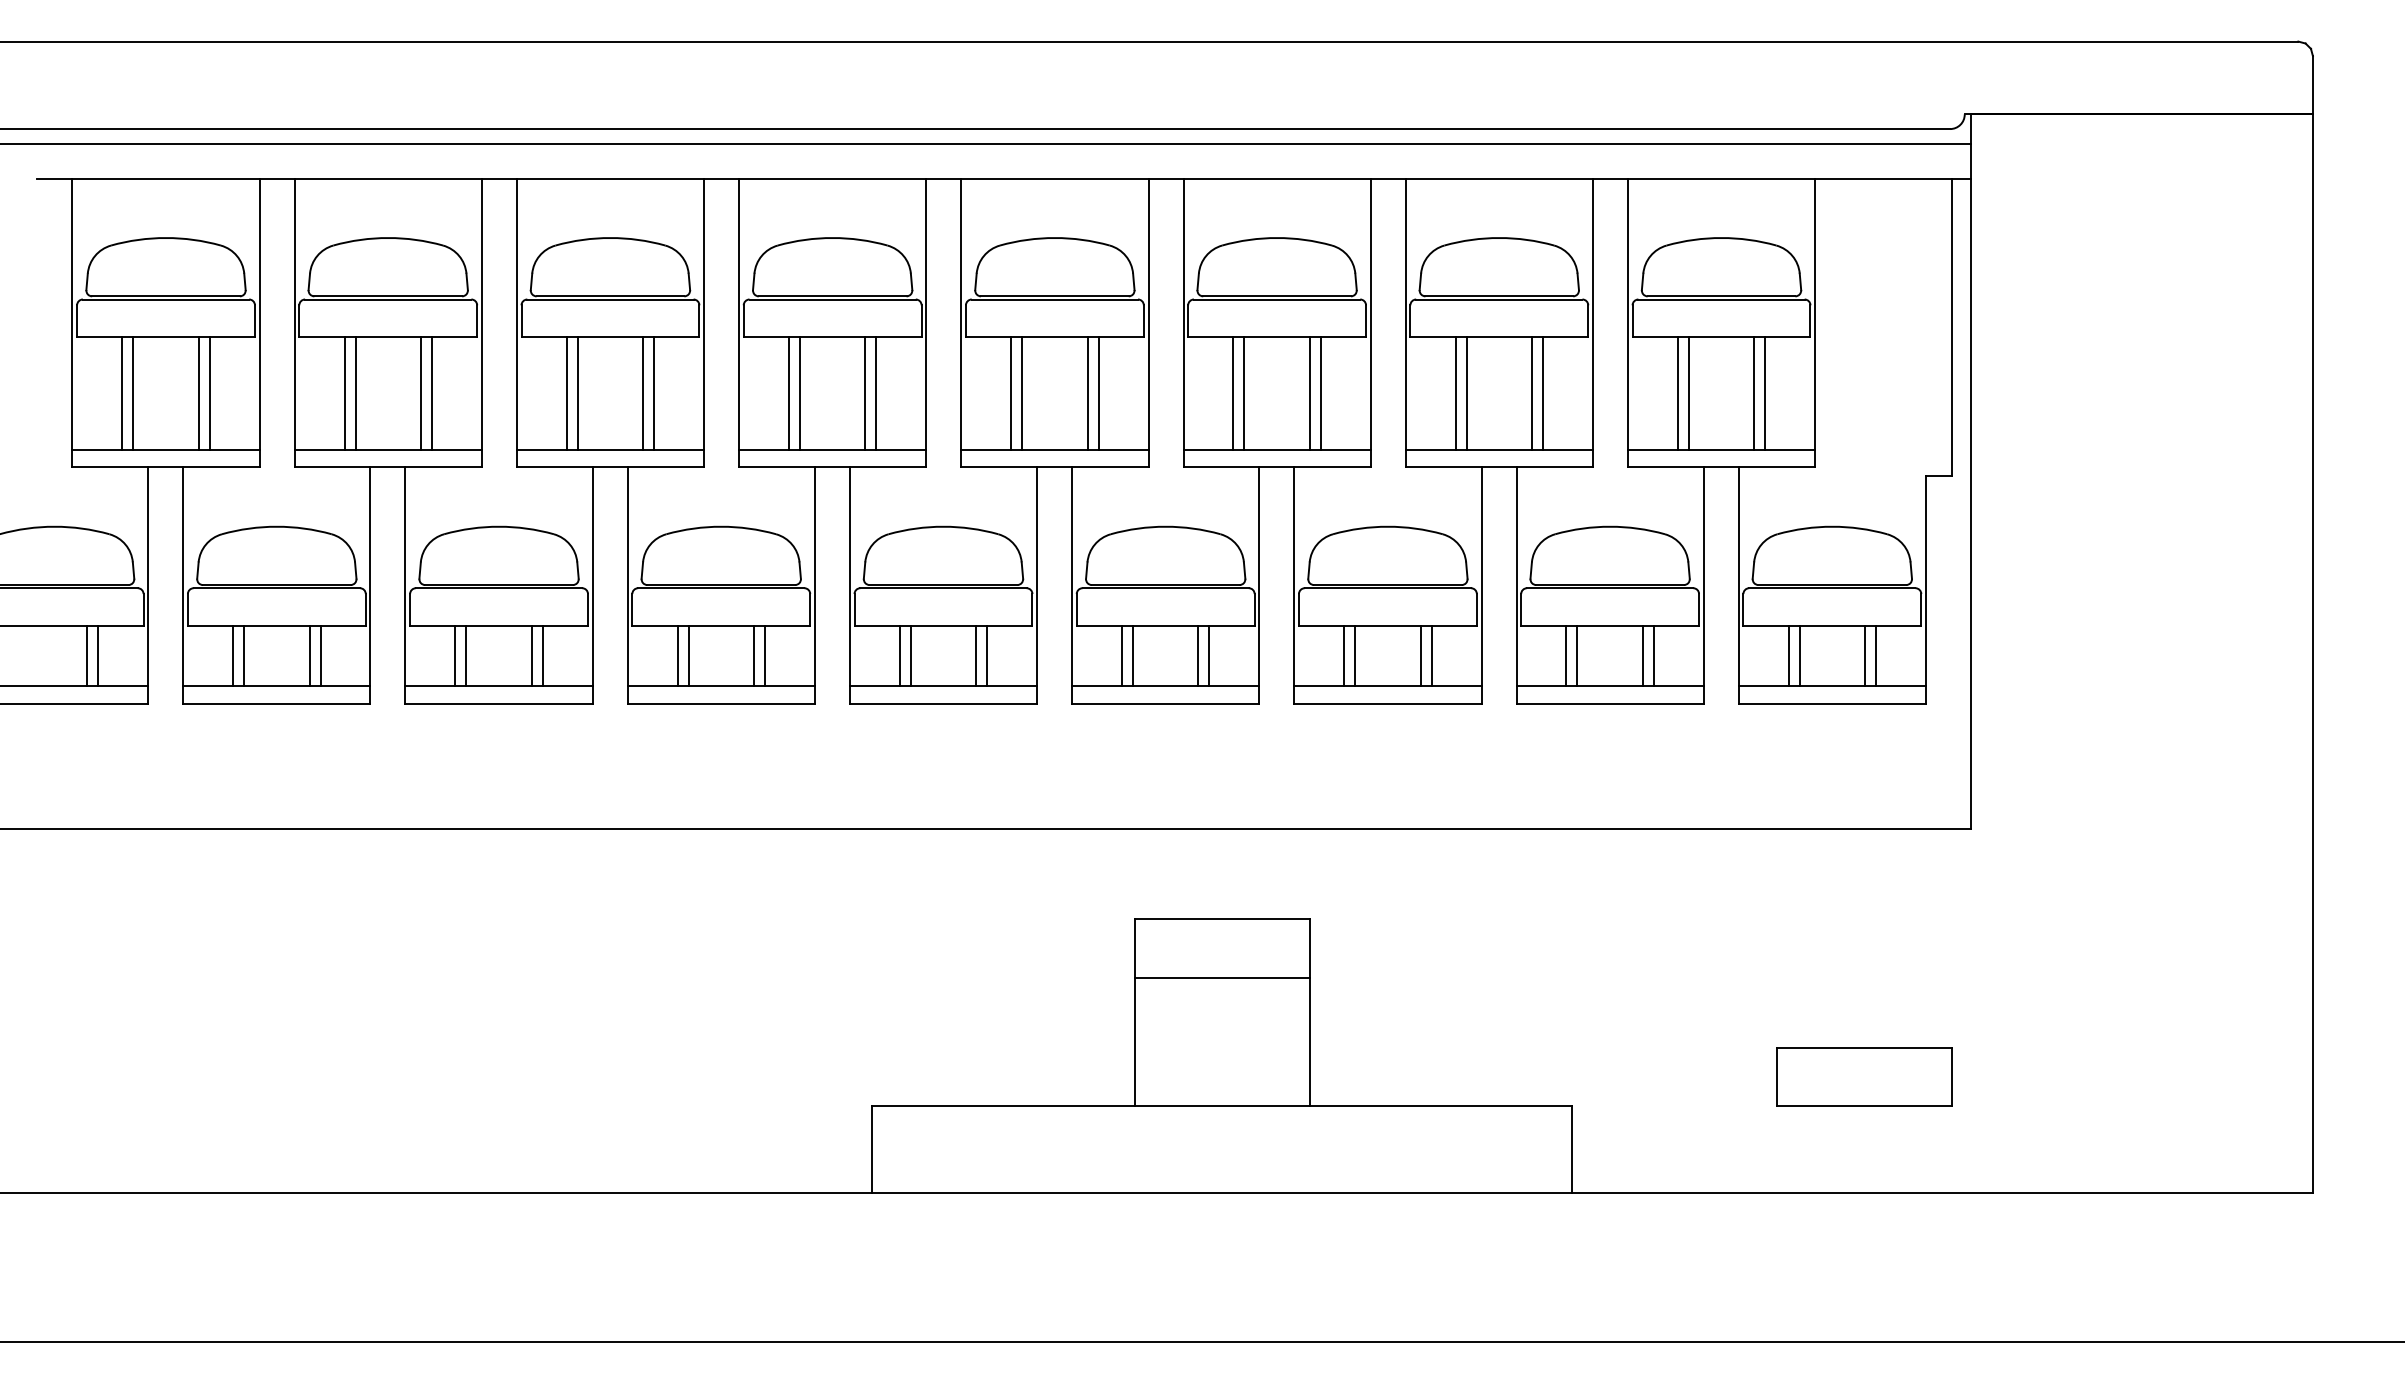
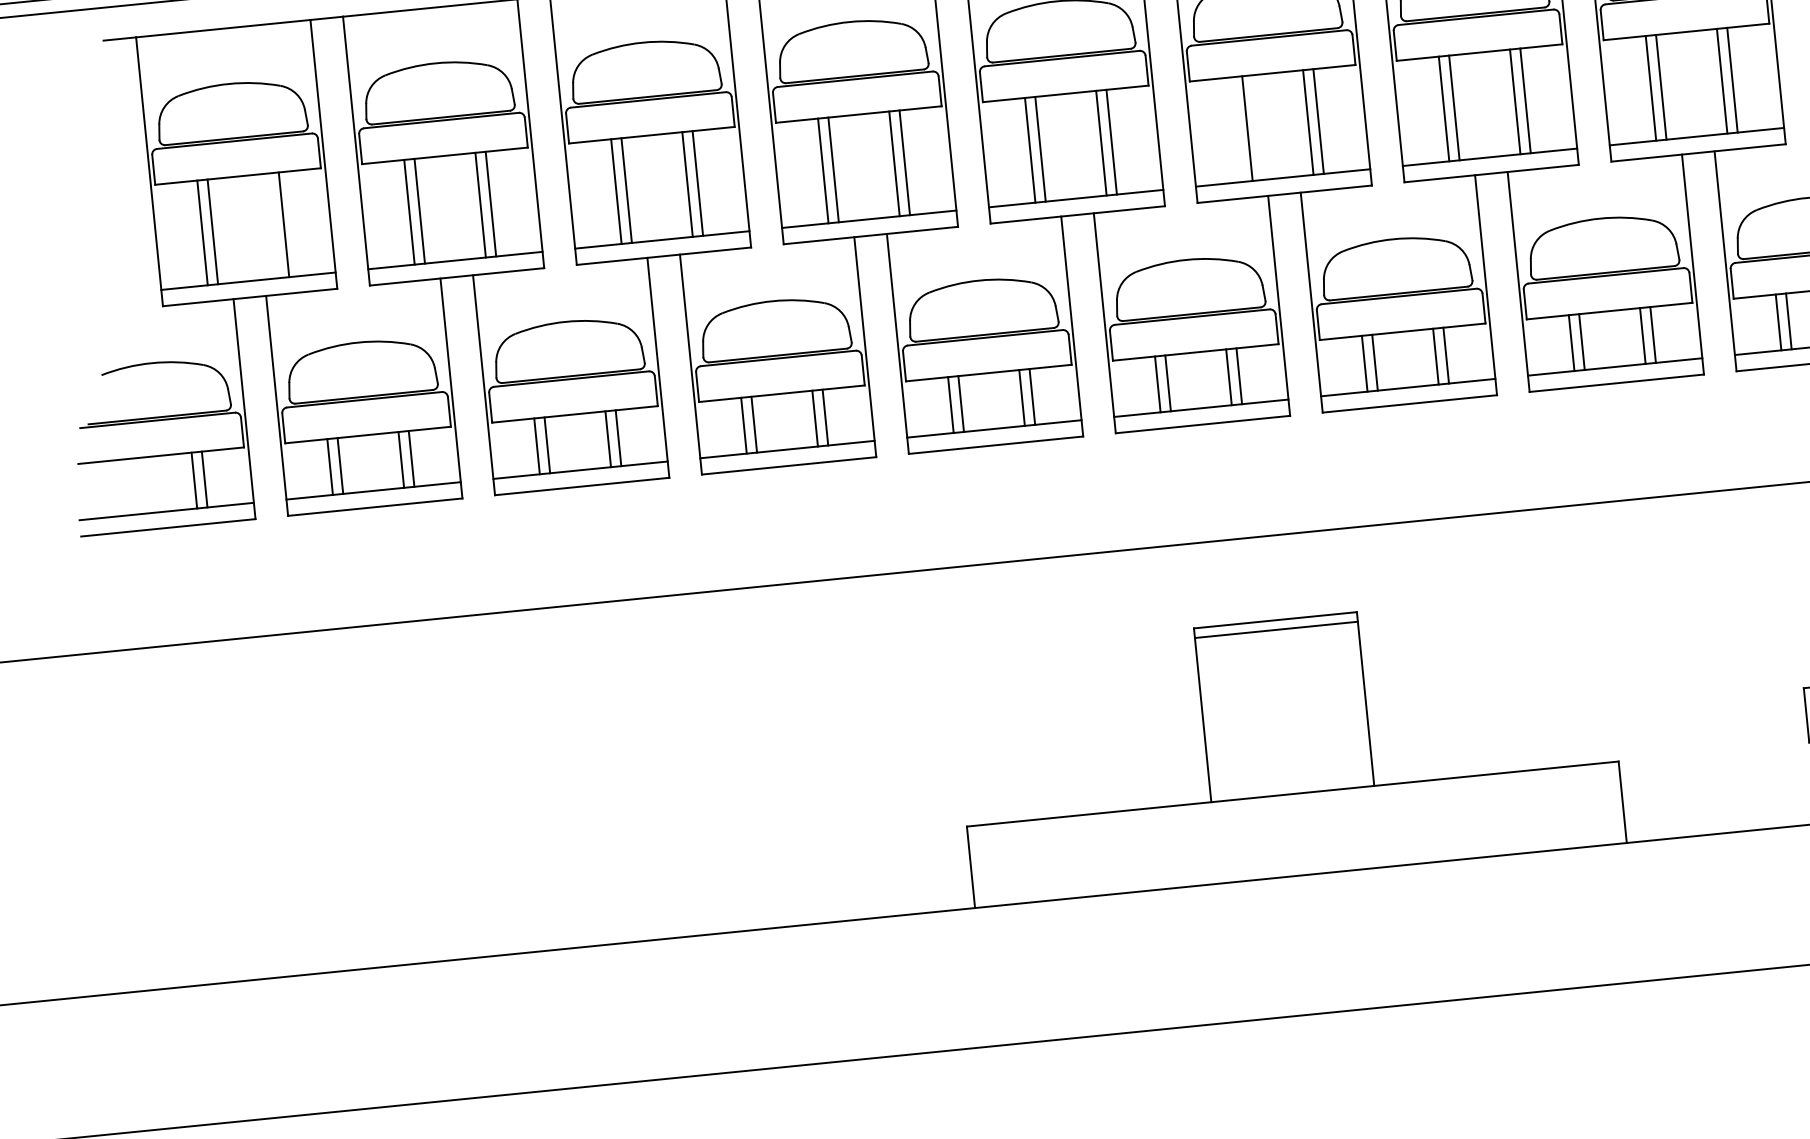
line: (198, 393) -> (273, 225), removed
line: (1233, 393) -> (1237, 129), removed
line: (1221, 977) -> (1275, 629), moved

